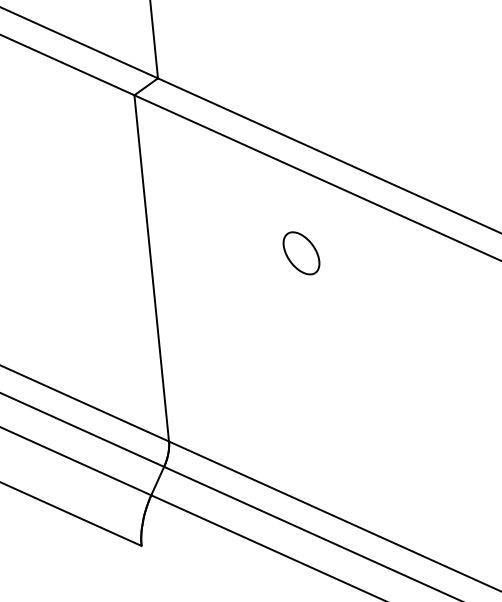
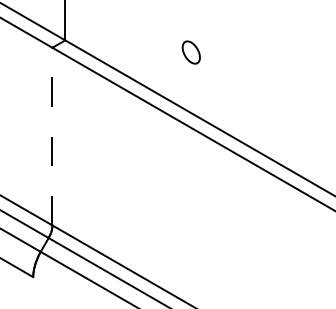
part: (299, 253) -> (190, 52), moved
line: (151, 268) -> (52, 136), solid -> dashed

